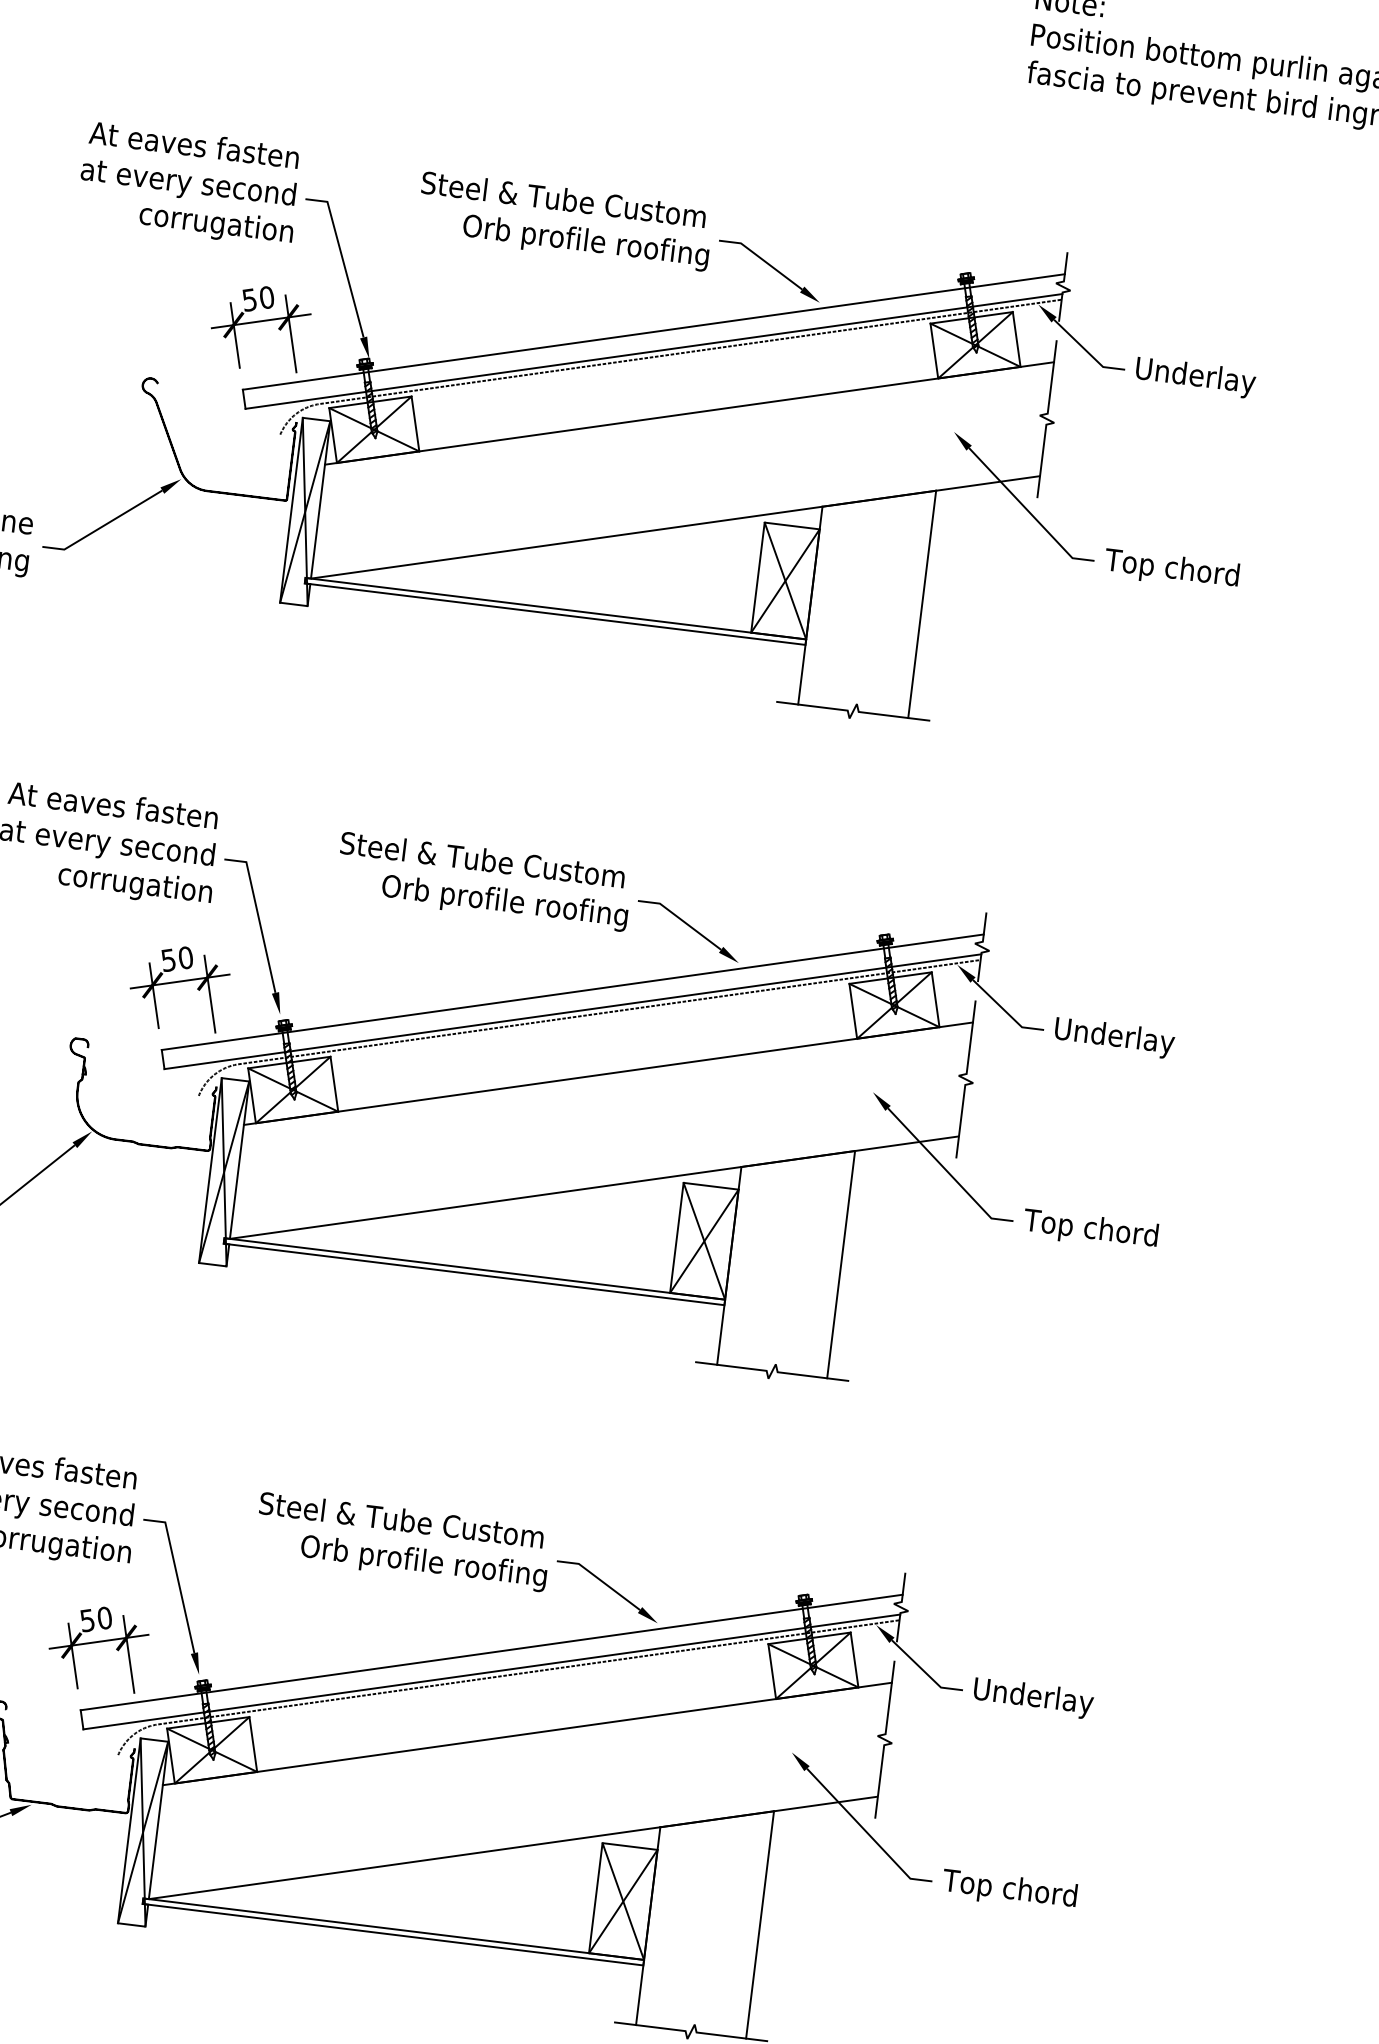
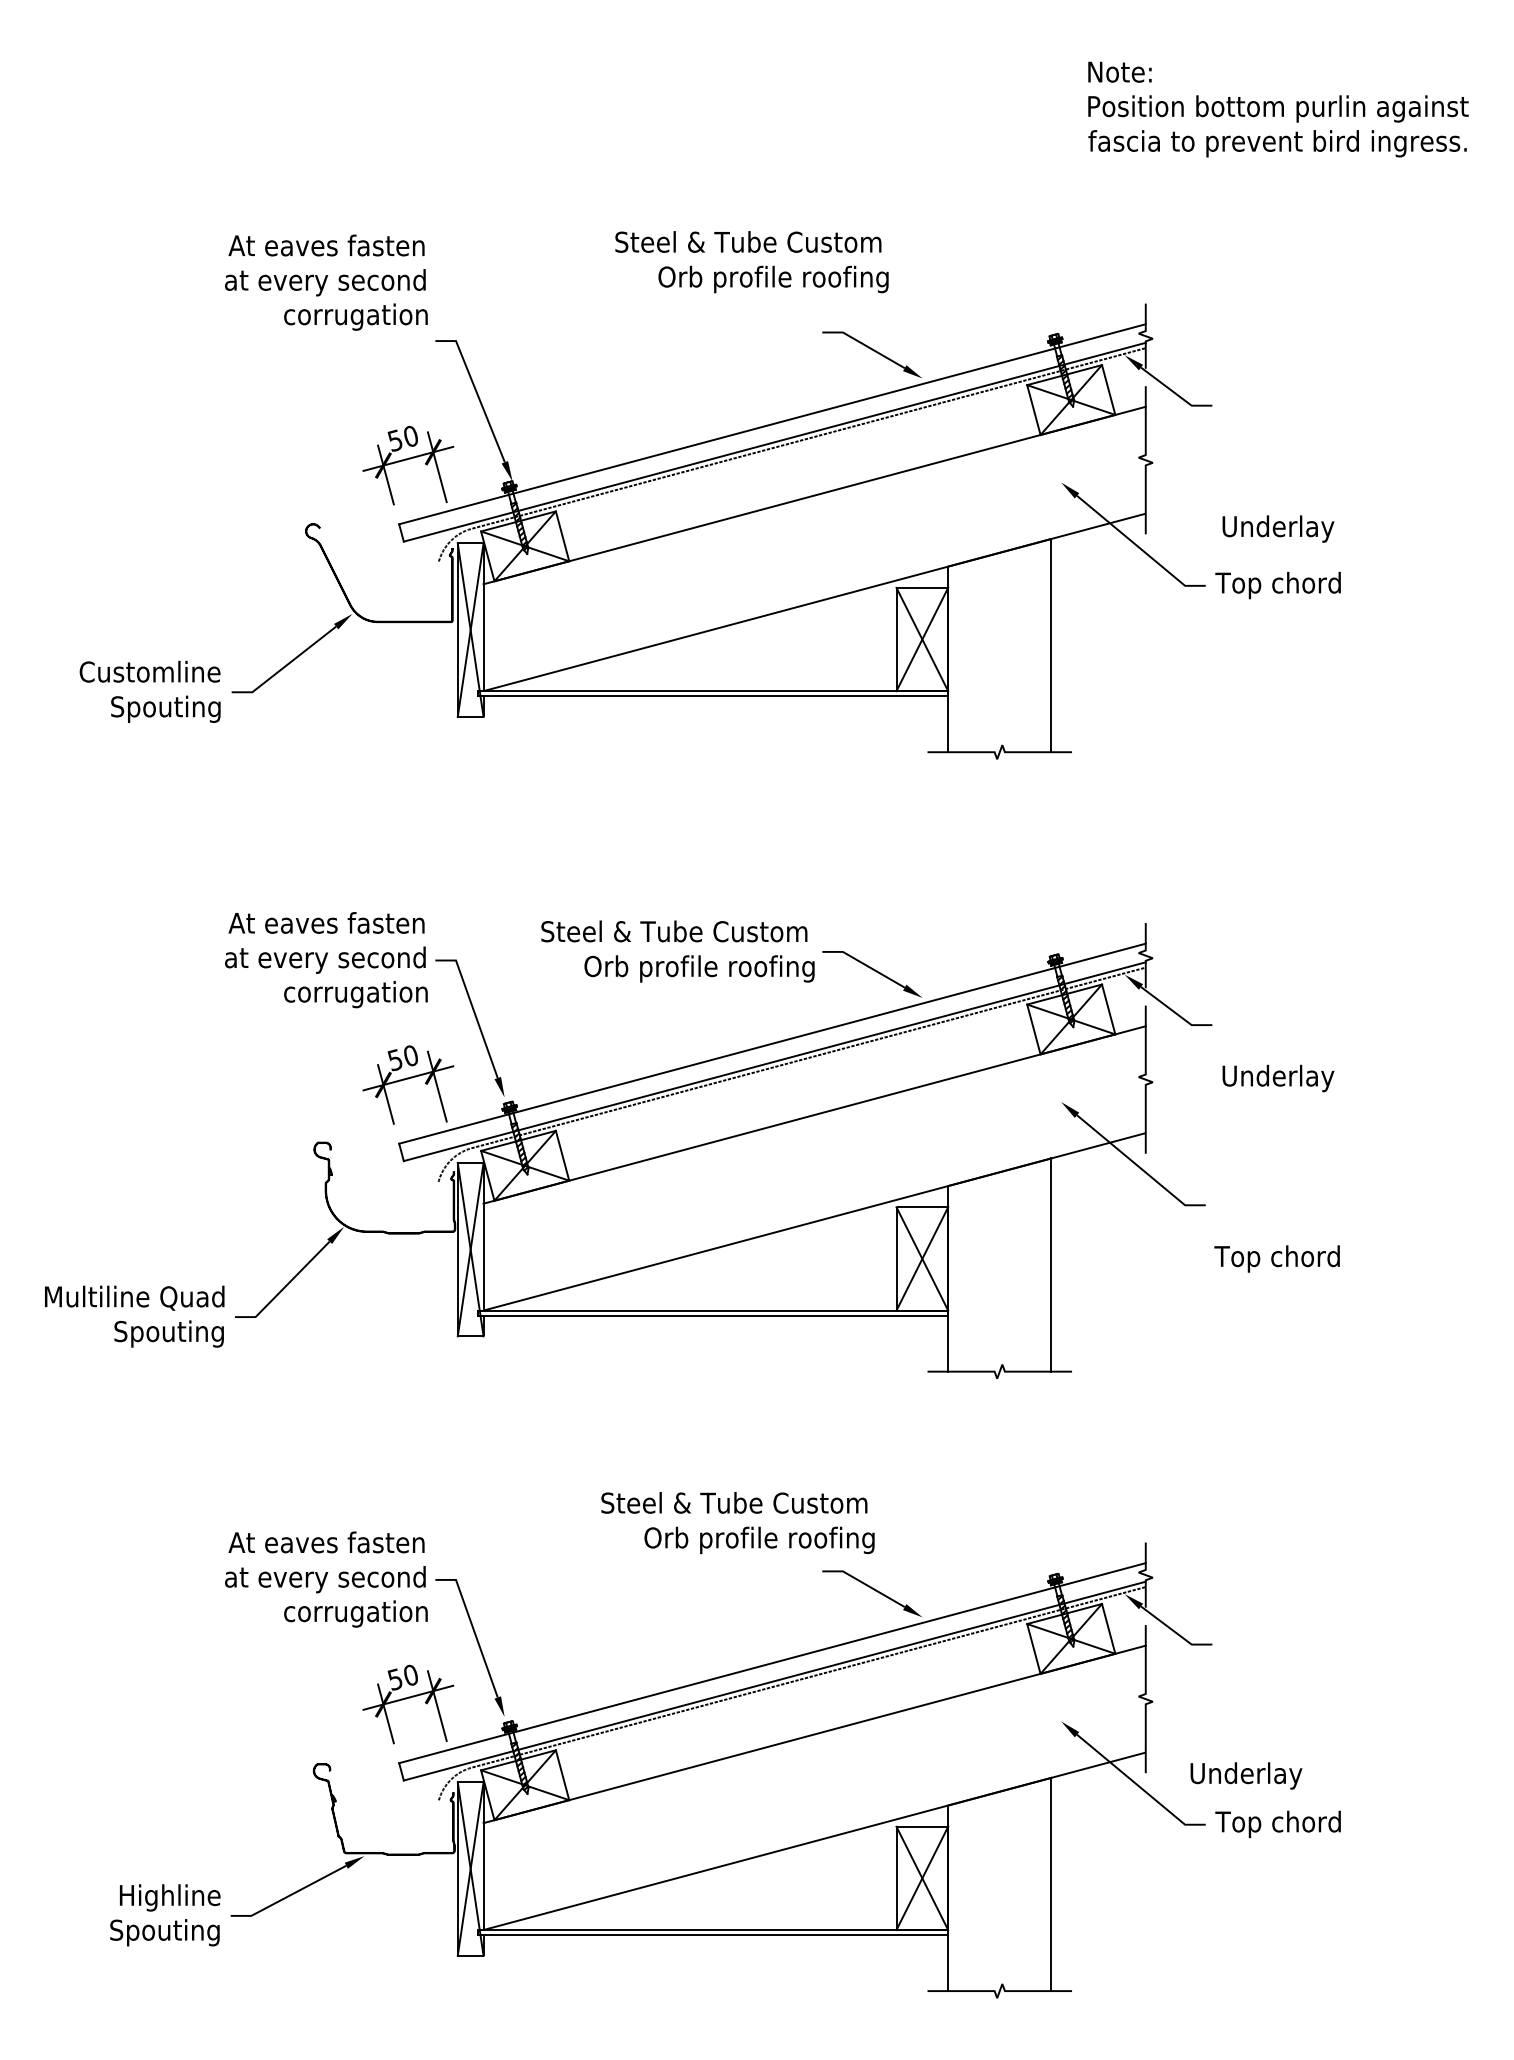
text: (189, 184) -> (326, 282), moved
text: (564, 221) -> (751, 262), moved
text: (1195, 377) -> (1278, 528), moved
text: (1114, 1037) -> (1278, 1078), moved
text: (1090, 1229) -> (1276, 1258), moved
text: (402, 1542) -> (737, 1523), moved
text: (1033, 1697) -> (1246, 1775), moved

